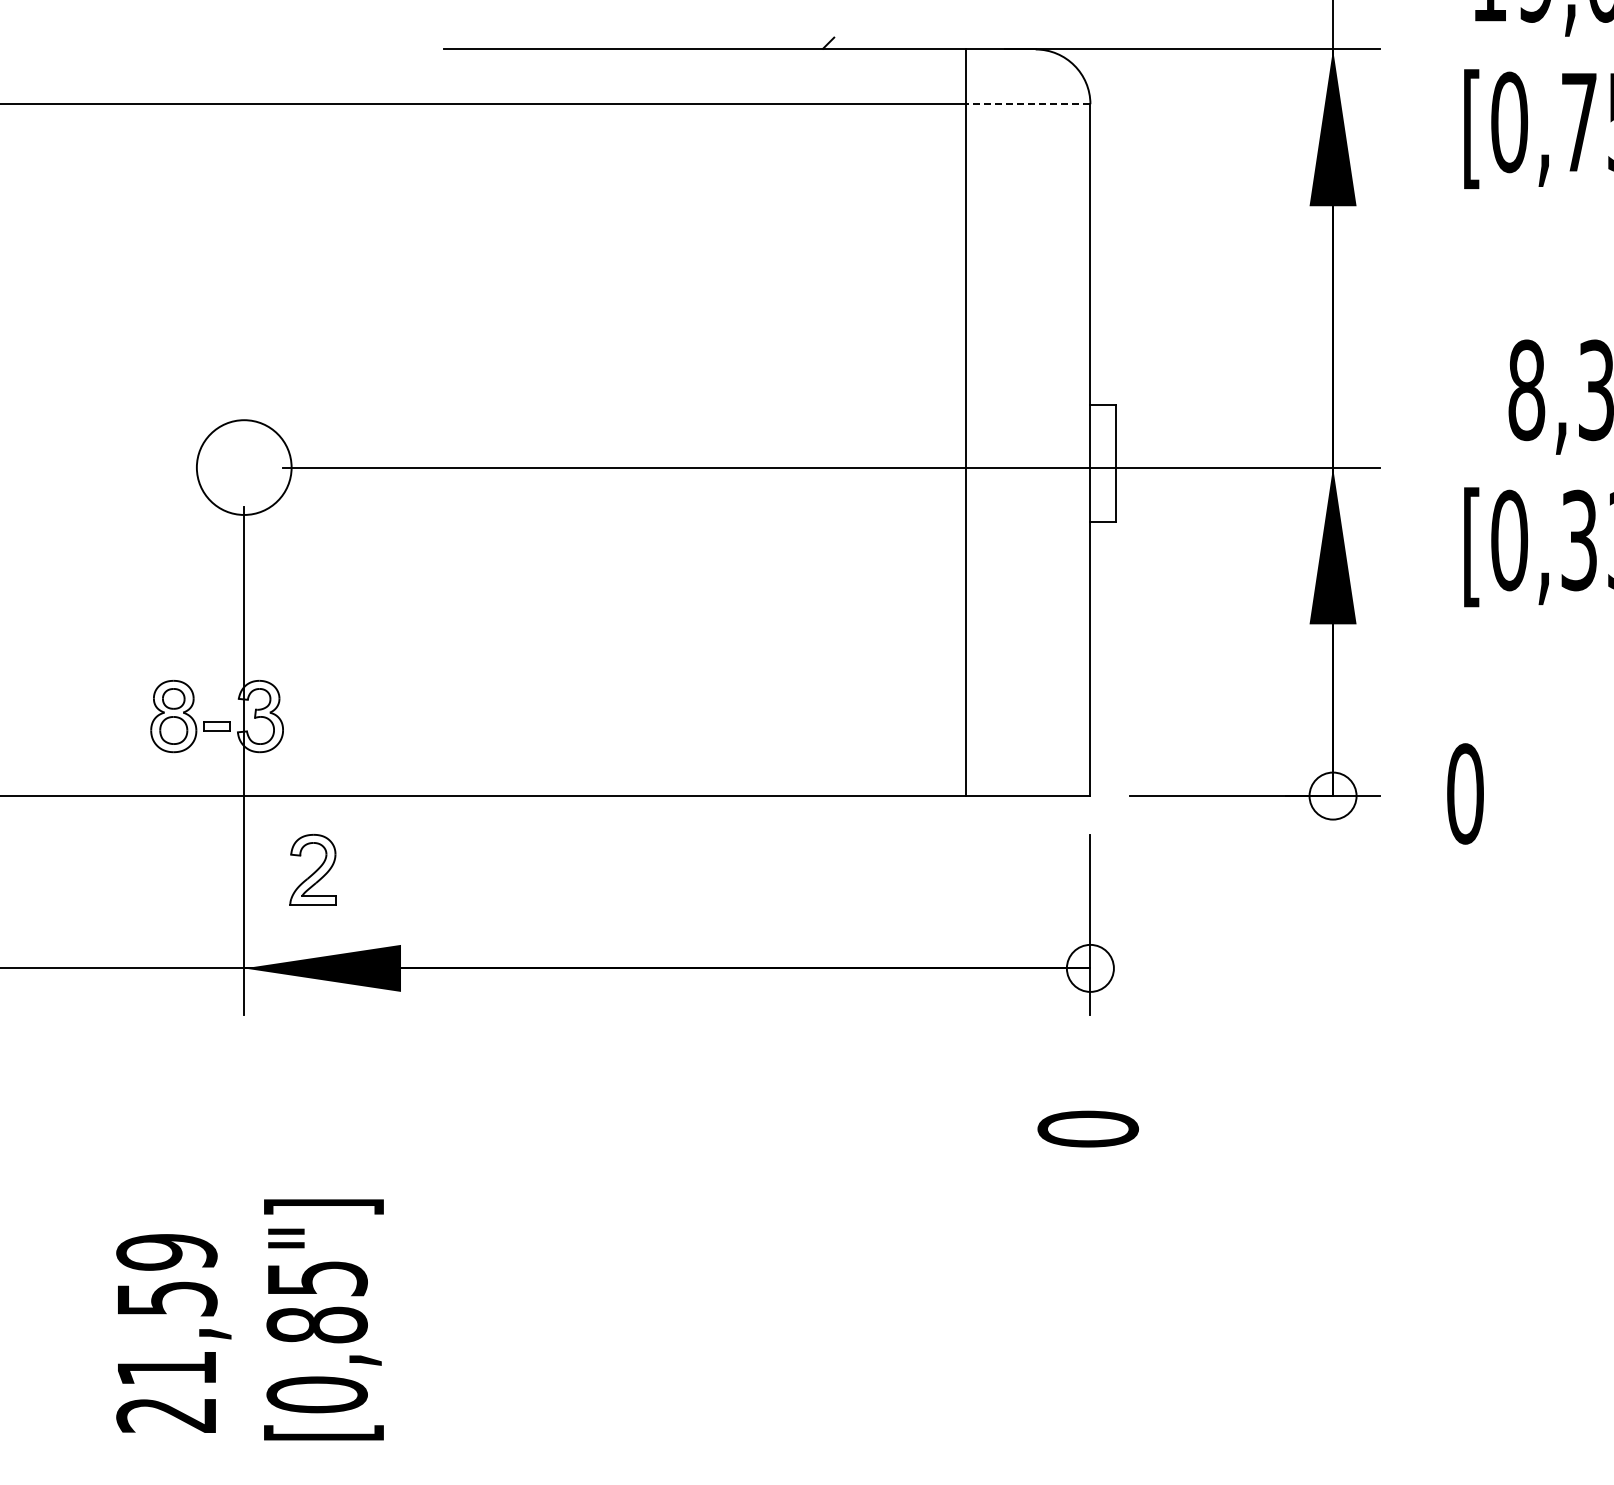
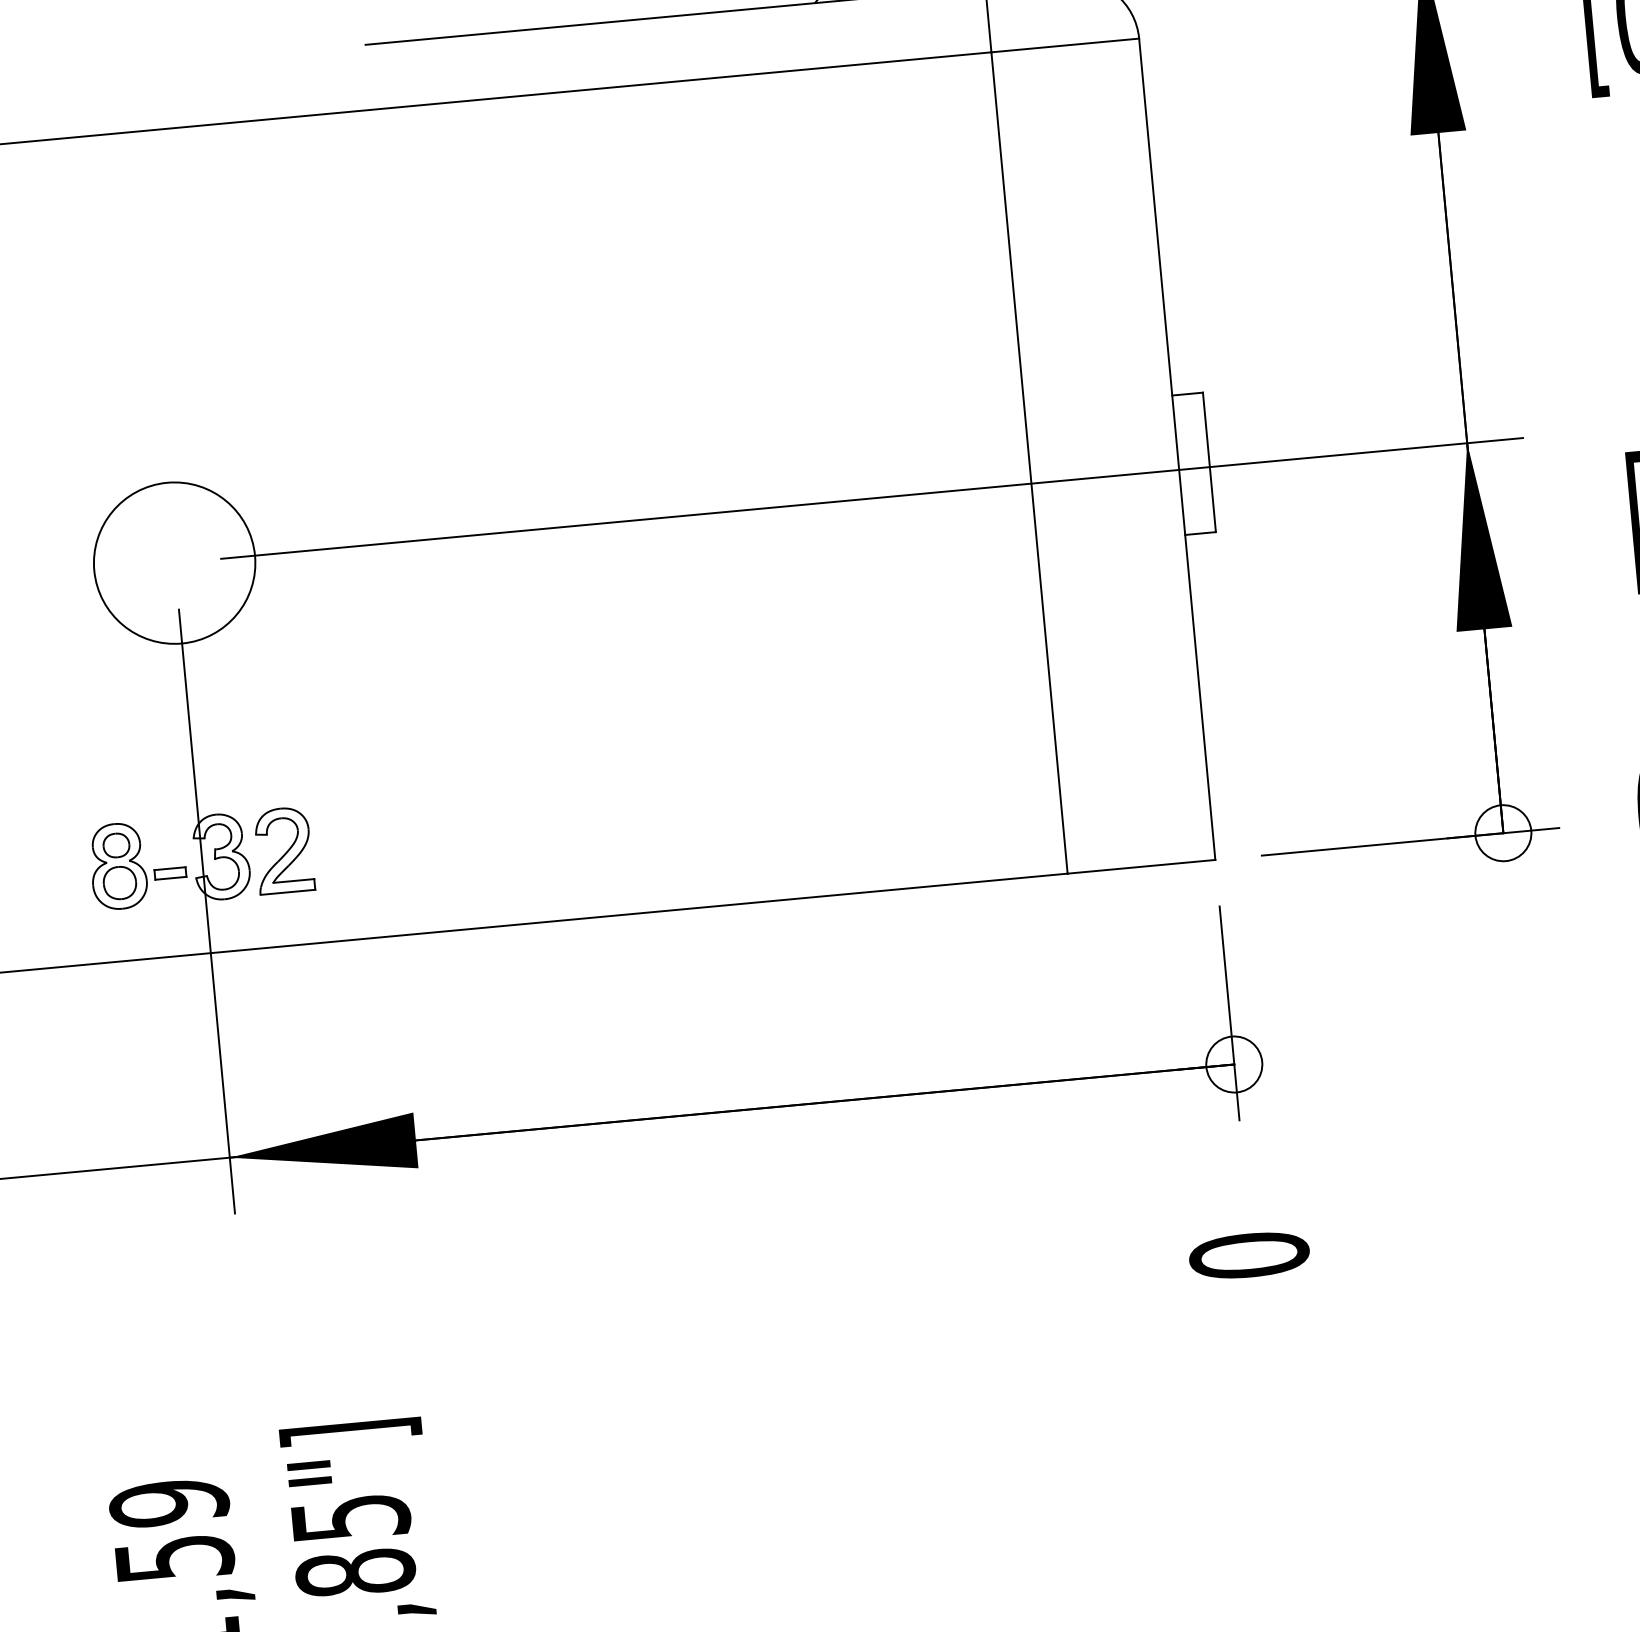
line: (1027, 104) -> (1064, 45), dashed -> solid
circle: (243, 467) -> (173, 563), size x1.43
part: (312, 869) -> (282, 849), moved

